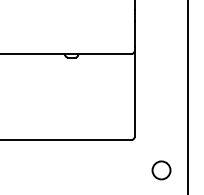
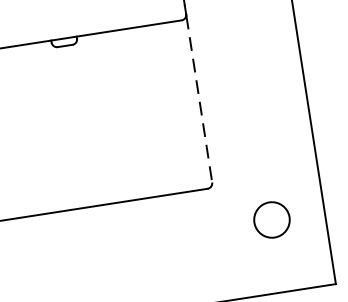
line: (134, 94) -> (199, 99), solid -> dashed
circle: (161, 170) -> (271, 220), moved

